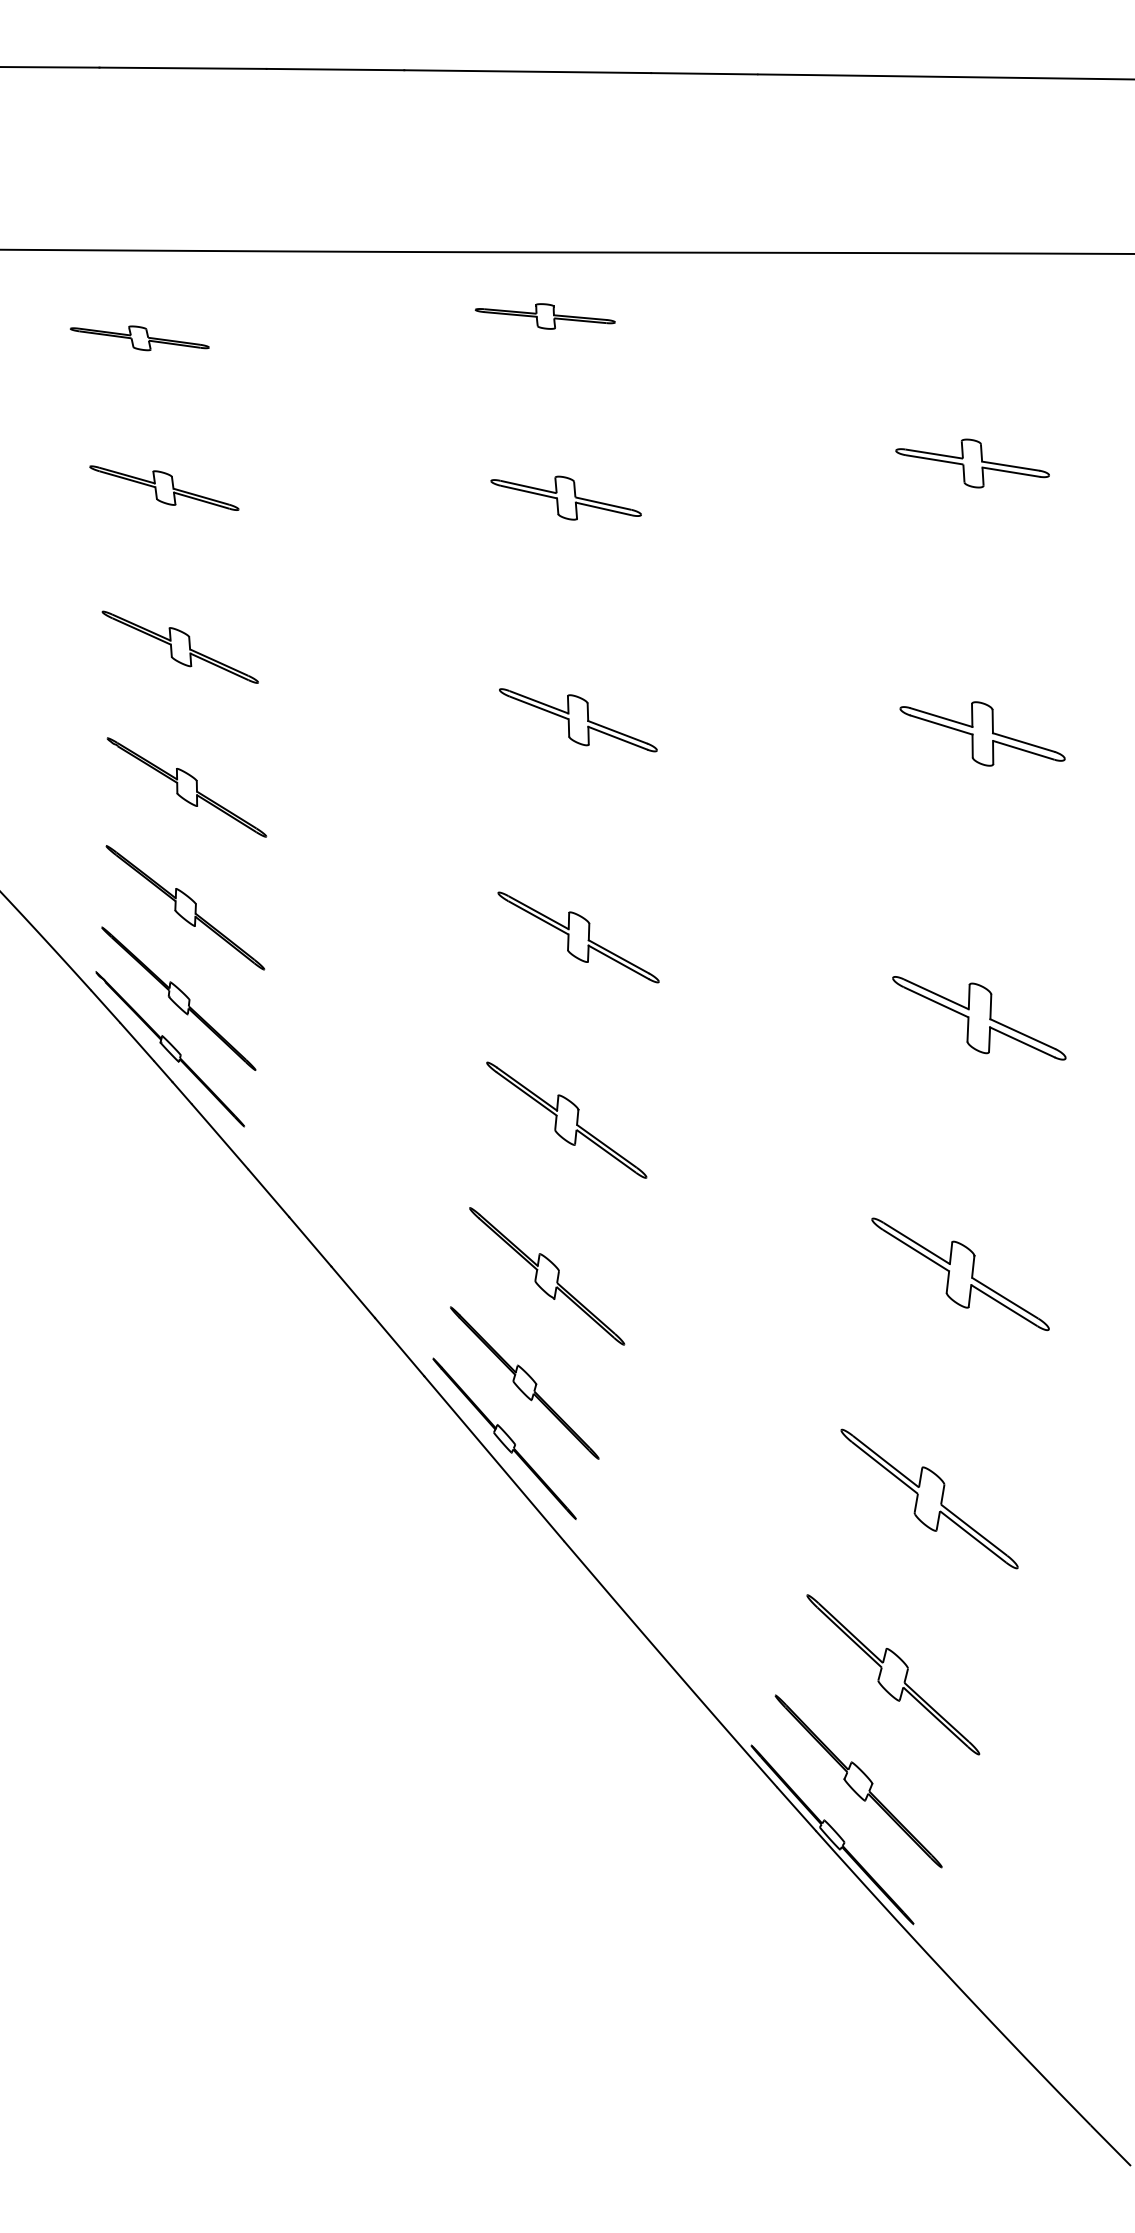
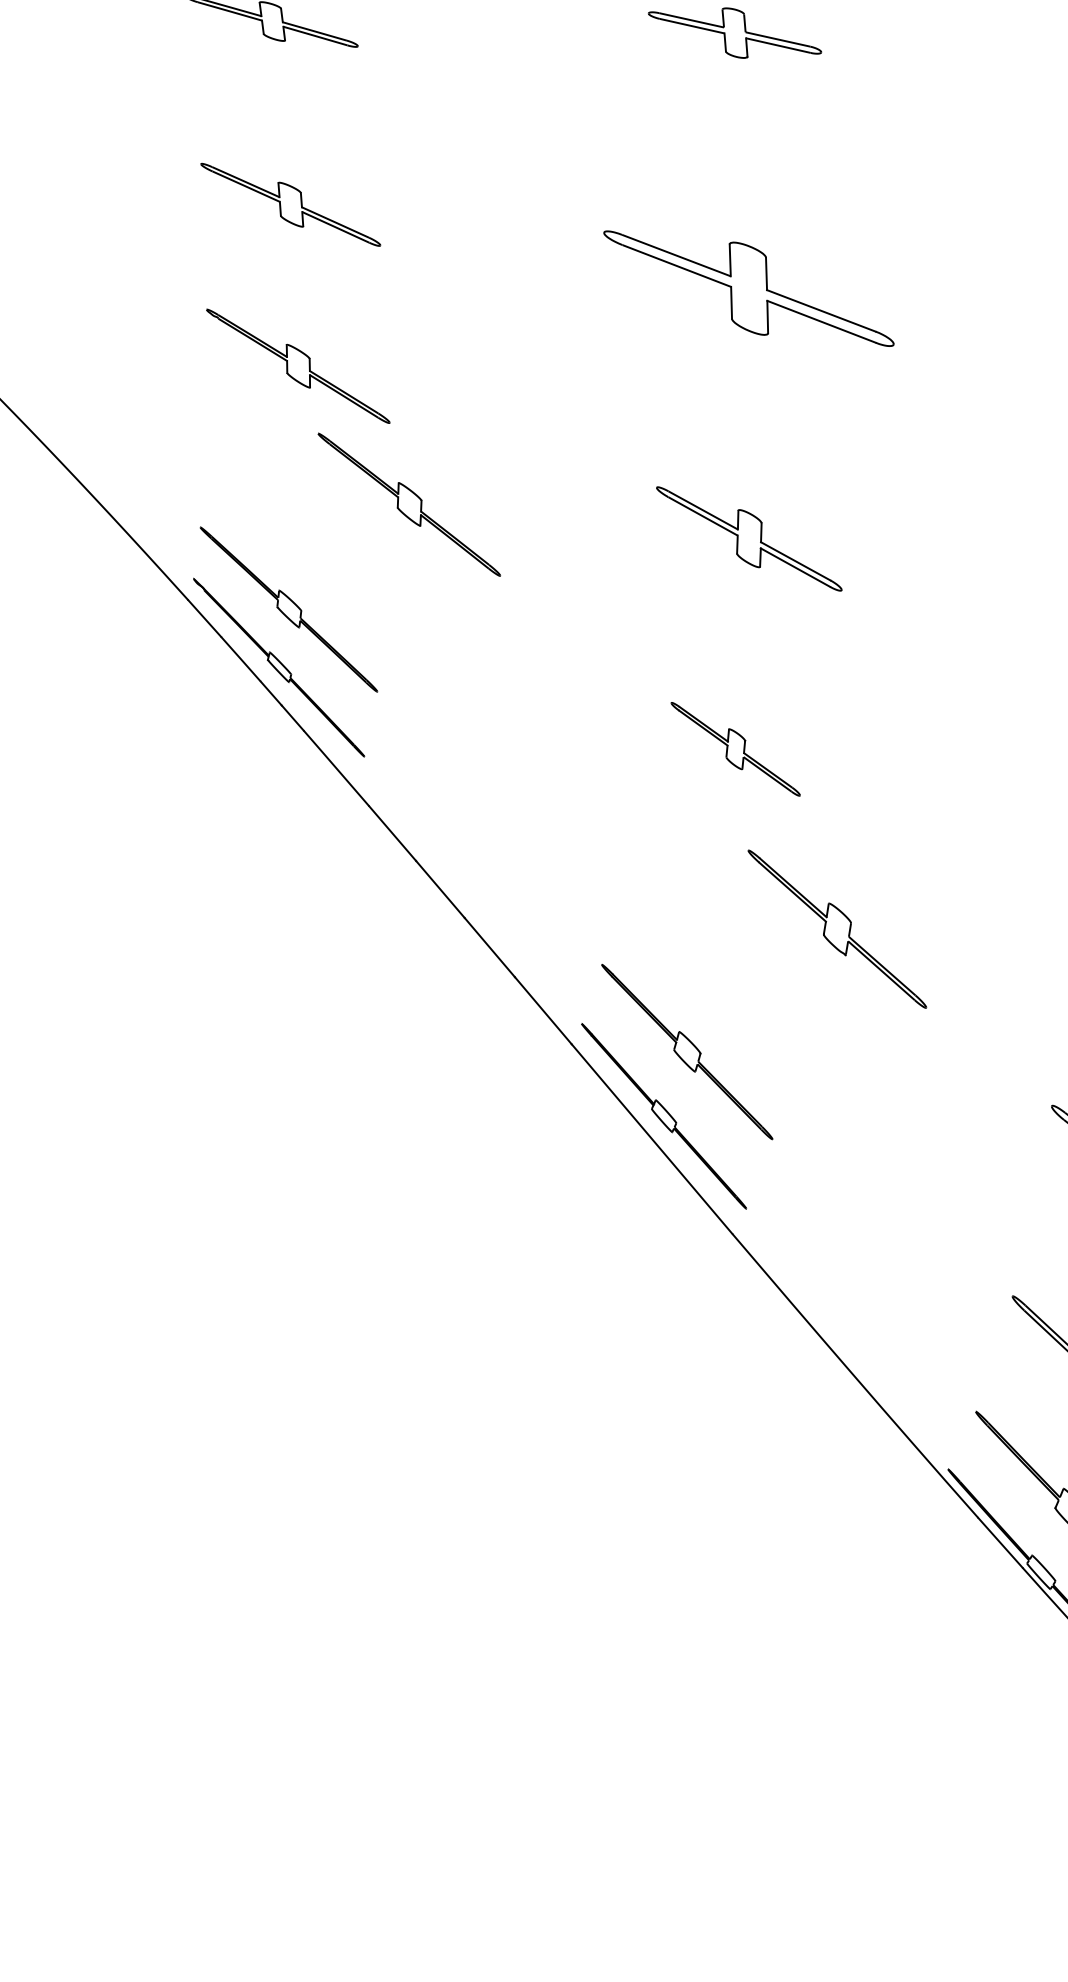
part: (578, 720) -> (749, 289), size x1.6
part: (185, 907) -> (409, 504), moved
part: (566, 1119) -> (735, 748), size x0.7
part: (547, 1276) -> (837, 929), moved

